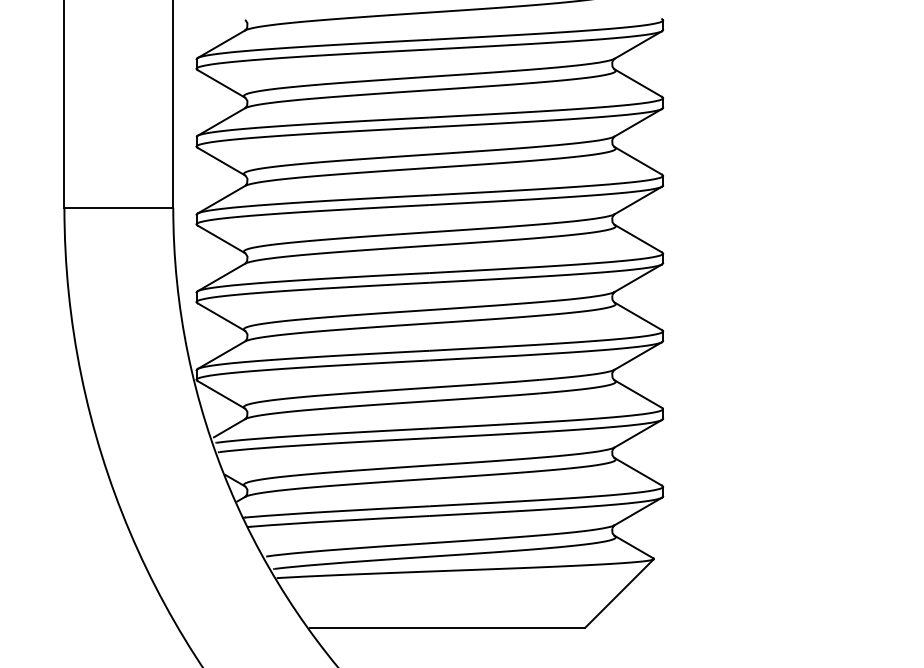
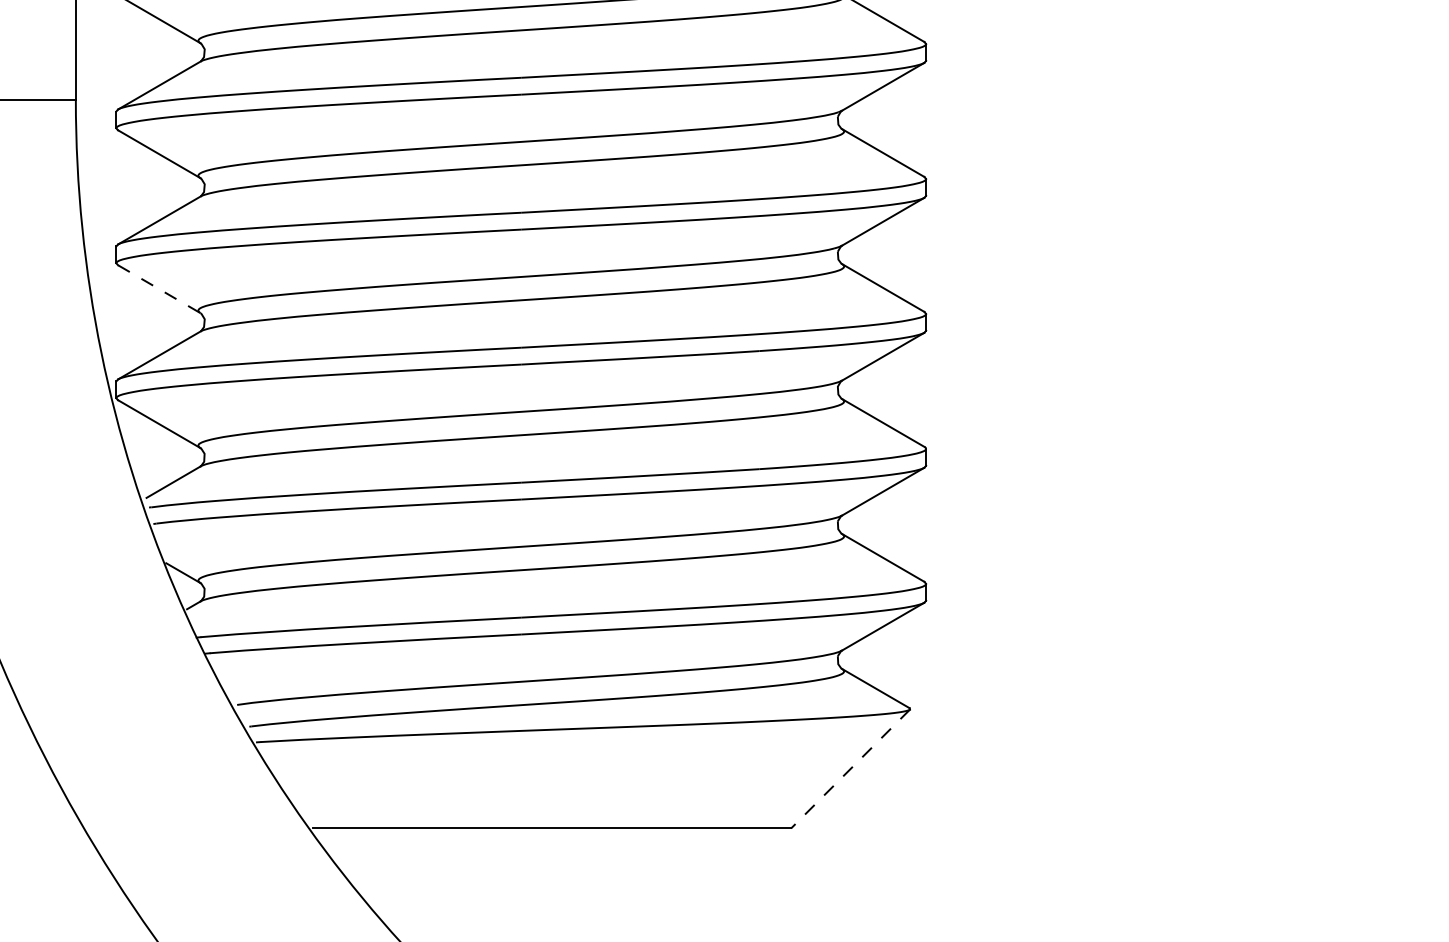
line: (221, 317) -> (159, 289), solid -> dashed
line: (619, 593) -> (850, 769), solid -> dashed

